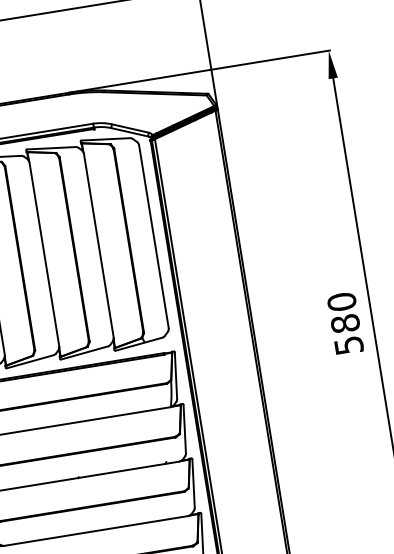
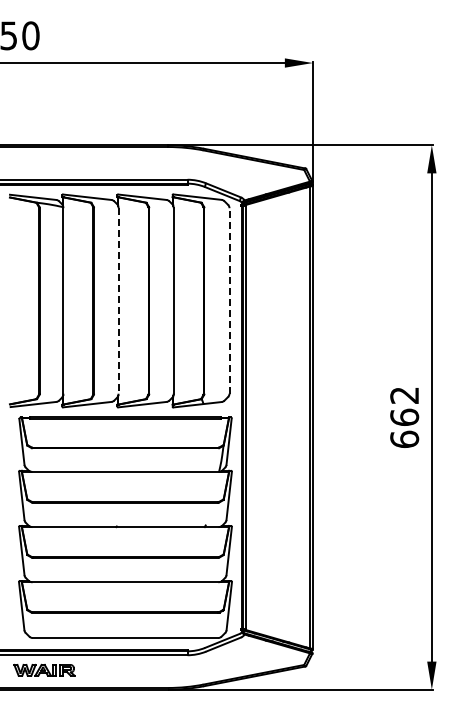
line: (153, 236) -> (229, 300), solid -> dashed
line: (44, 253) -> (118, 300), solid -> dashed
text: (345, 322) -> (404, 416), 580 -> 662

